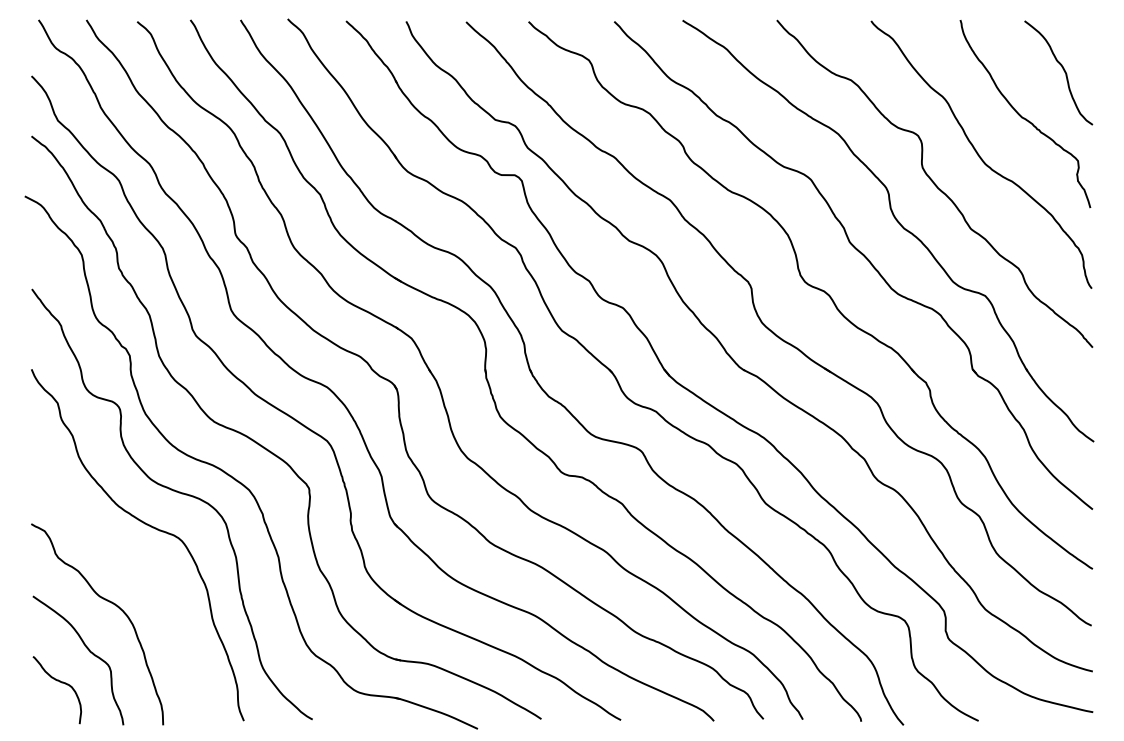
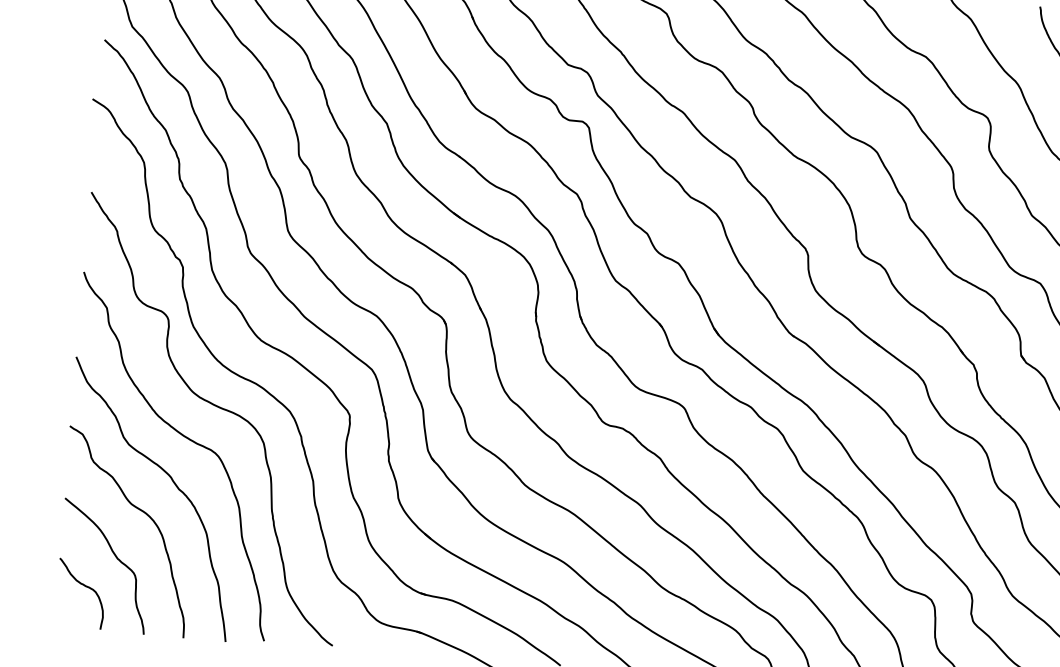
curve: (141, 574) -> (175, 486), added

